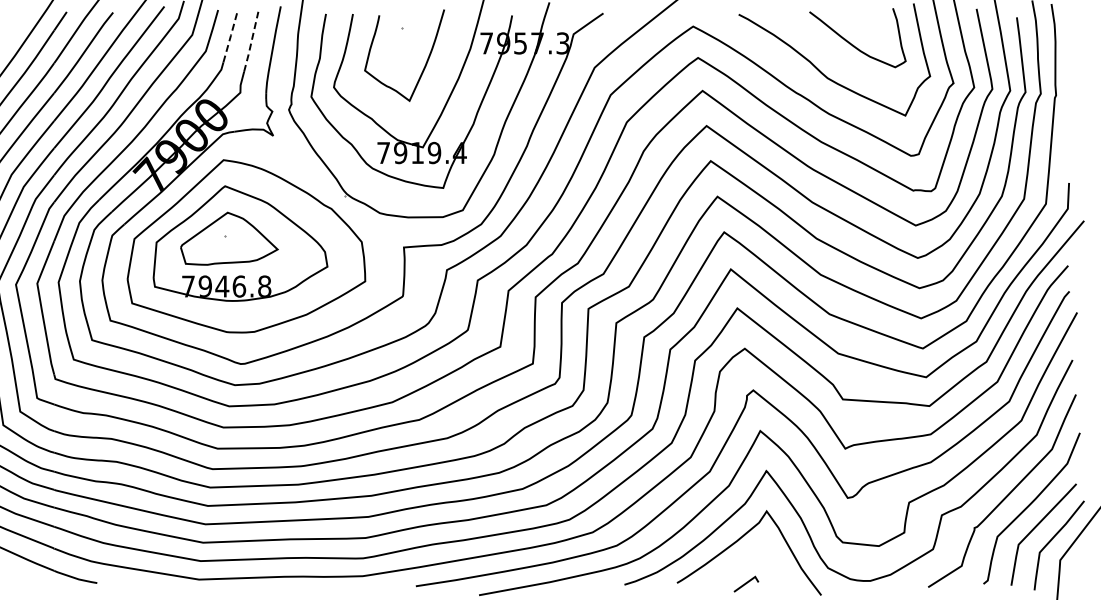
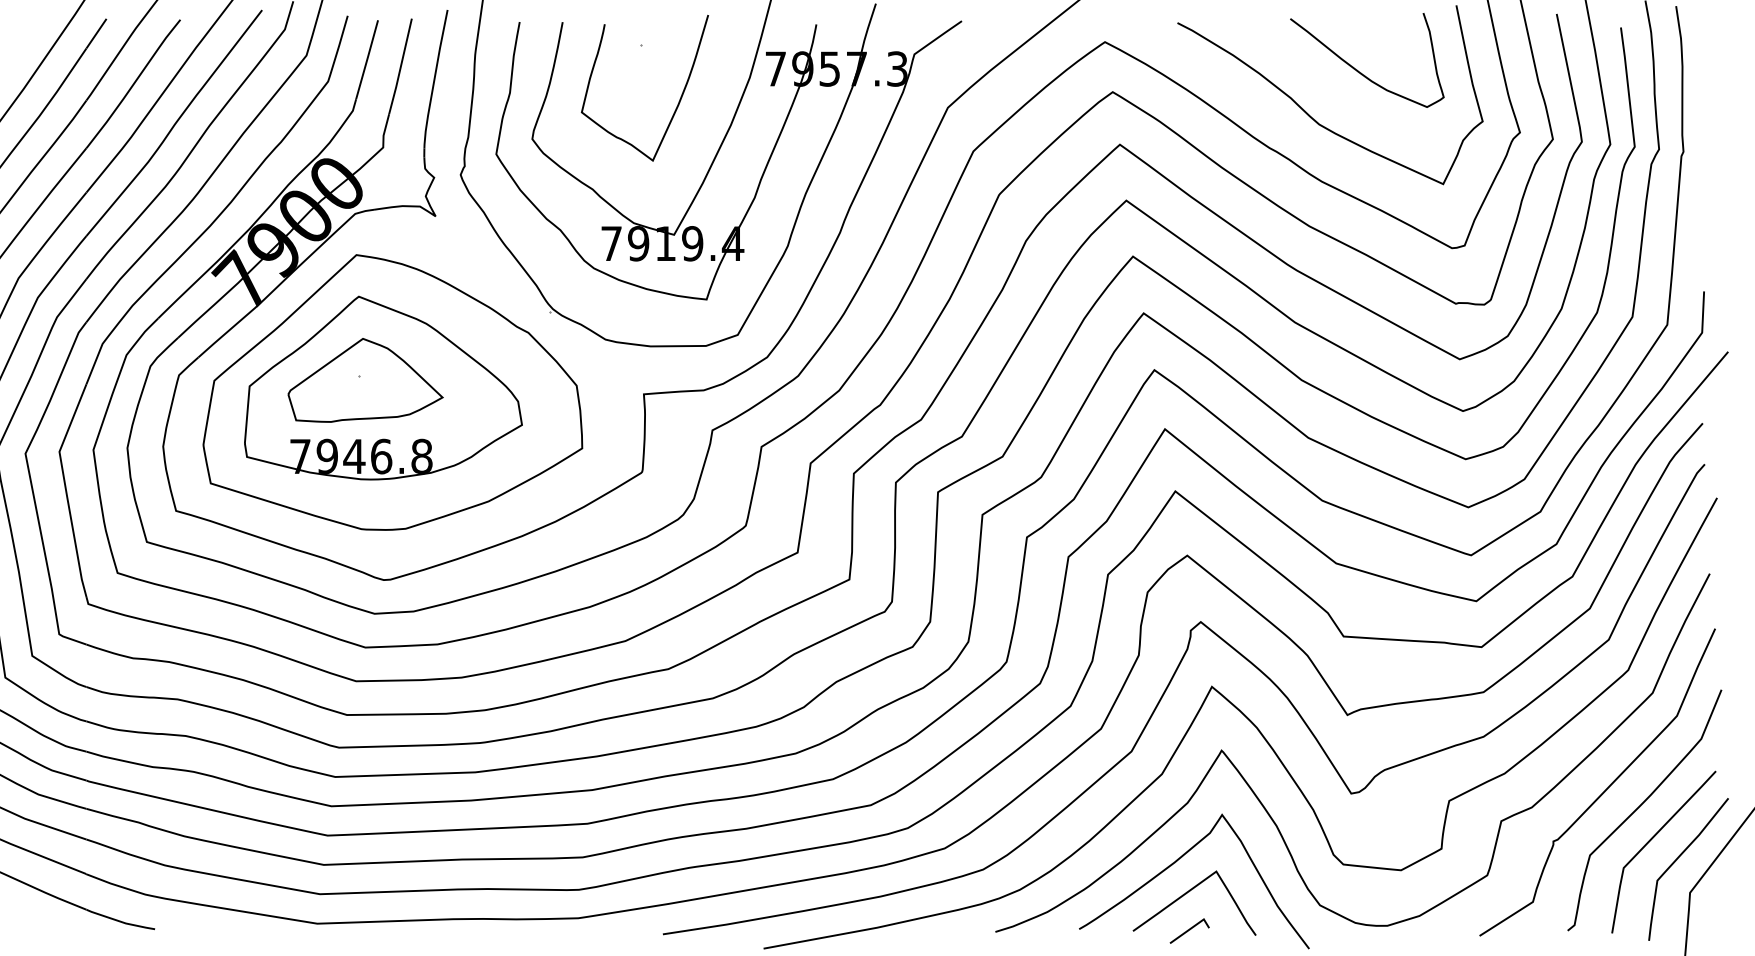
line: (230, 36) -> (367, 57), dashed -> solid
line: (251, 42) -> (400, 67), dashed -> solid
curve: (744, 561) -> (1186, 894), added

